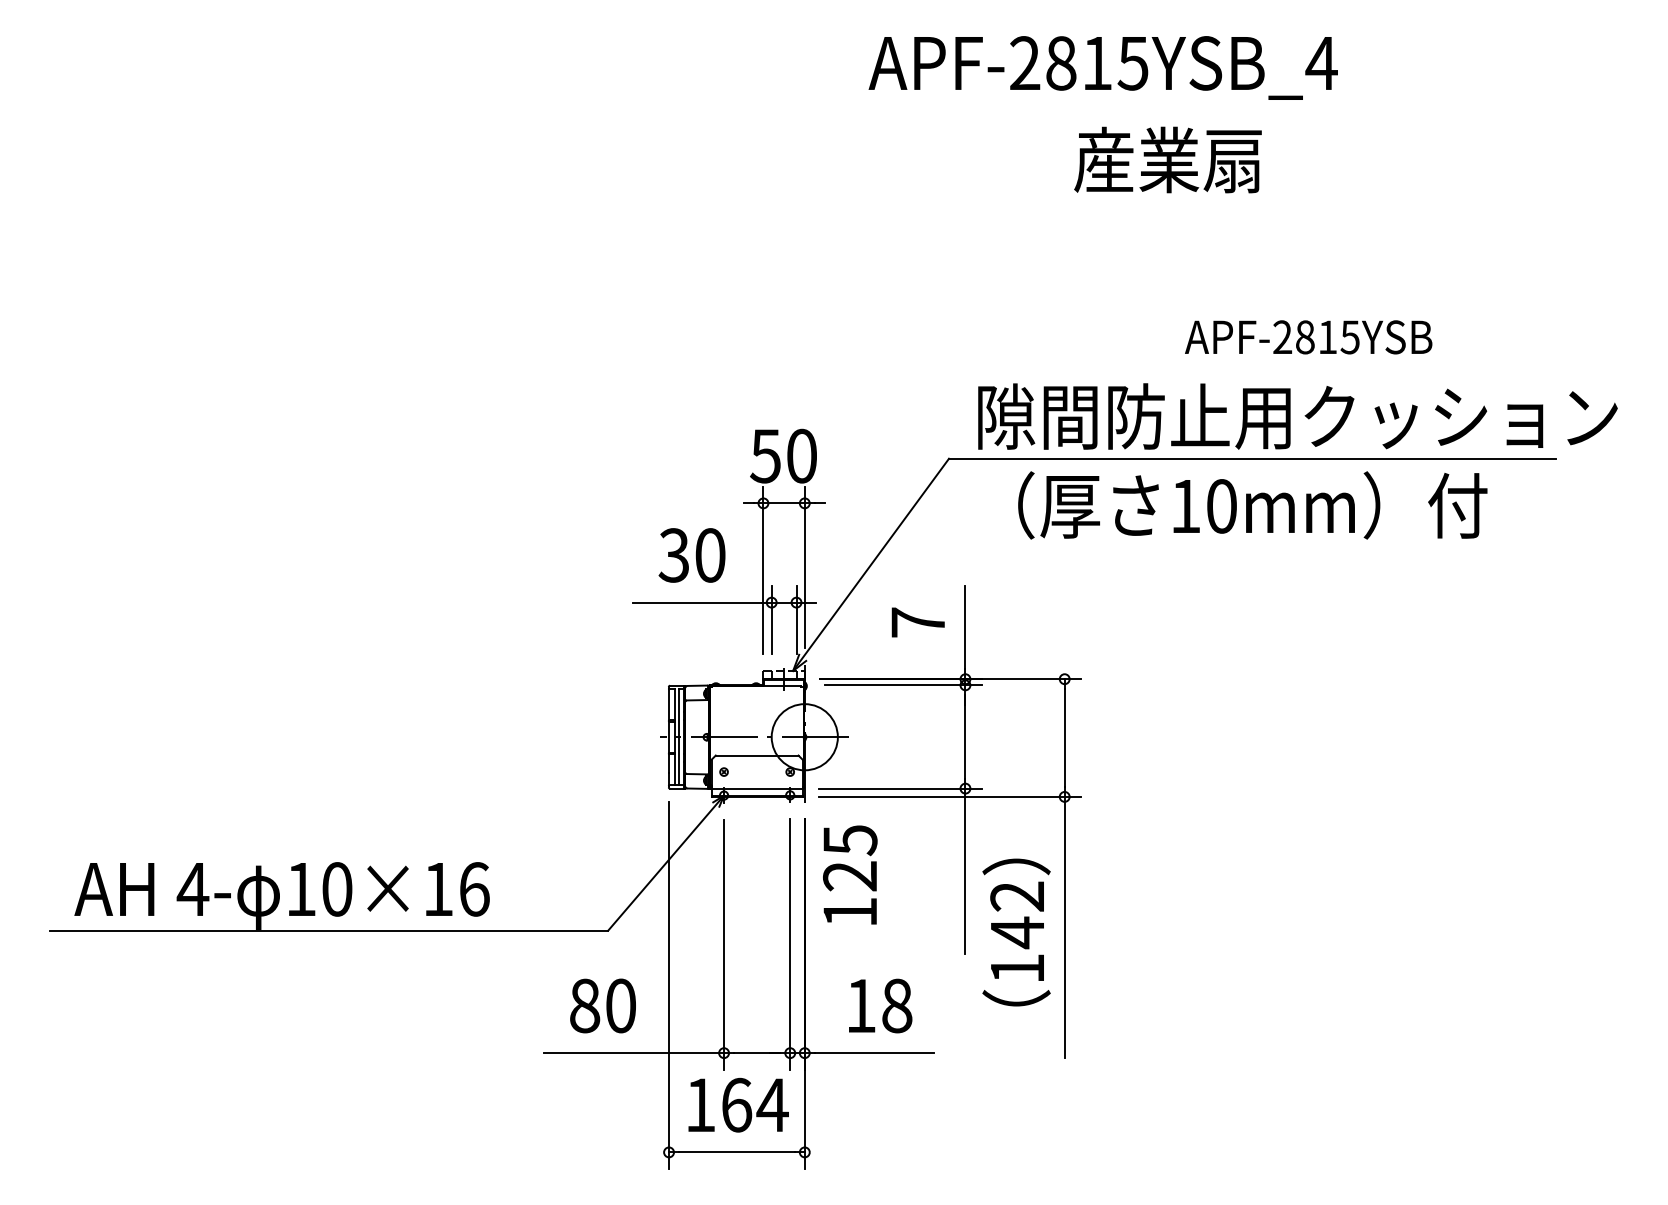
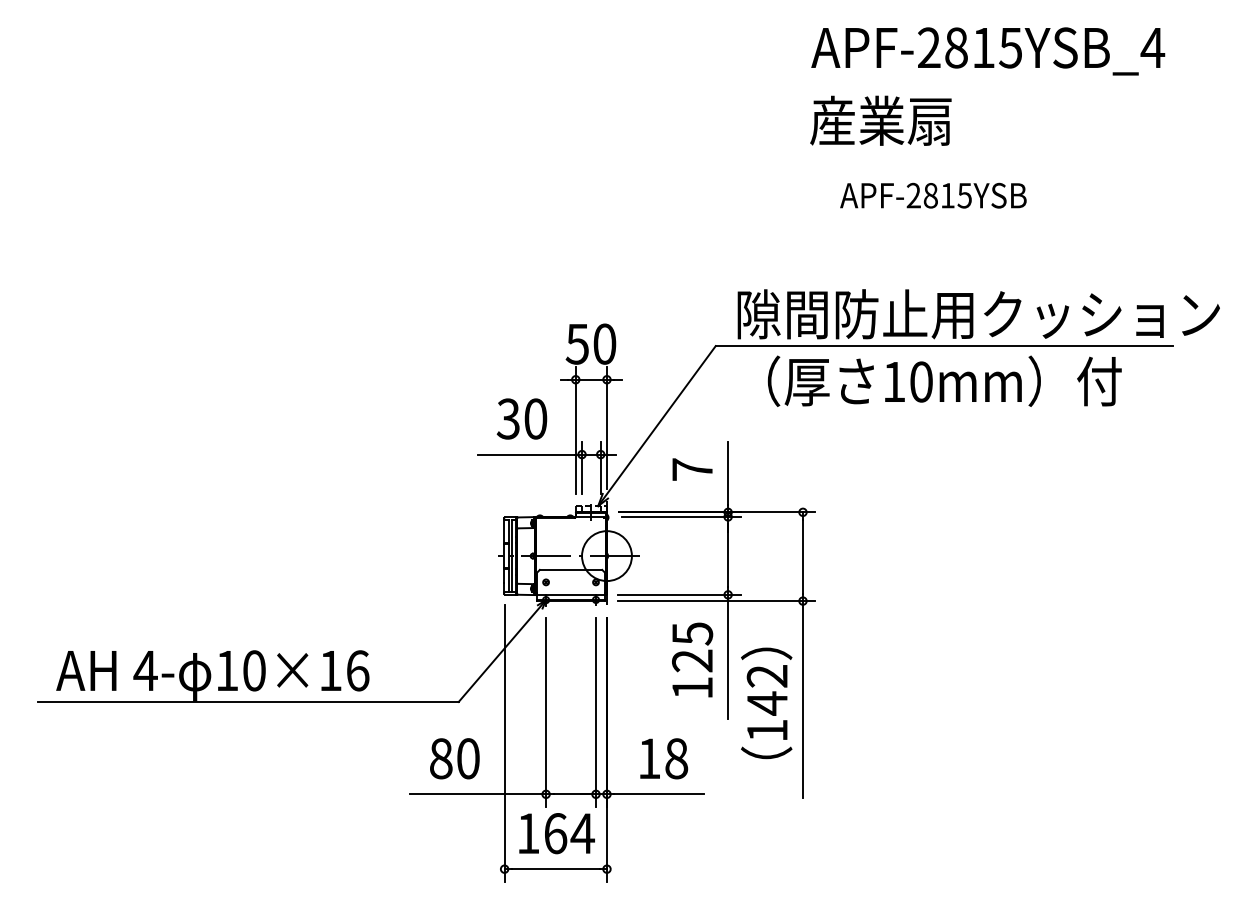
text: (1102, 67) -> (987, 51), moved
text: (1308, 337) -> (933, 195), moved
text: (850, 874) -> (692, 659), moved

